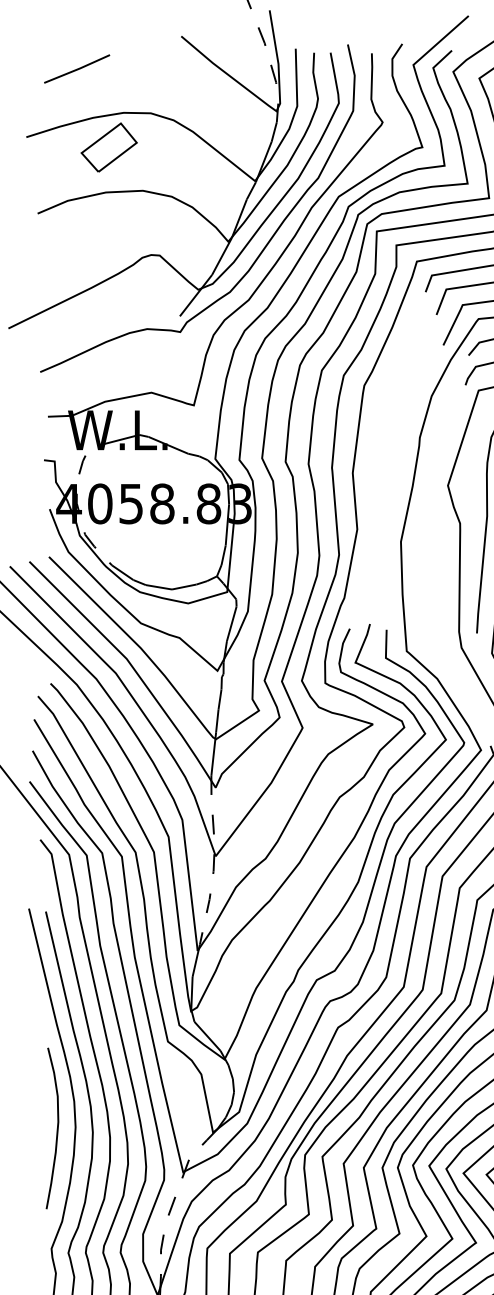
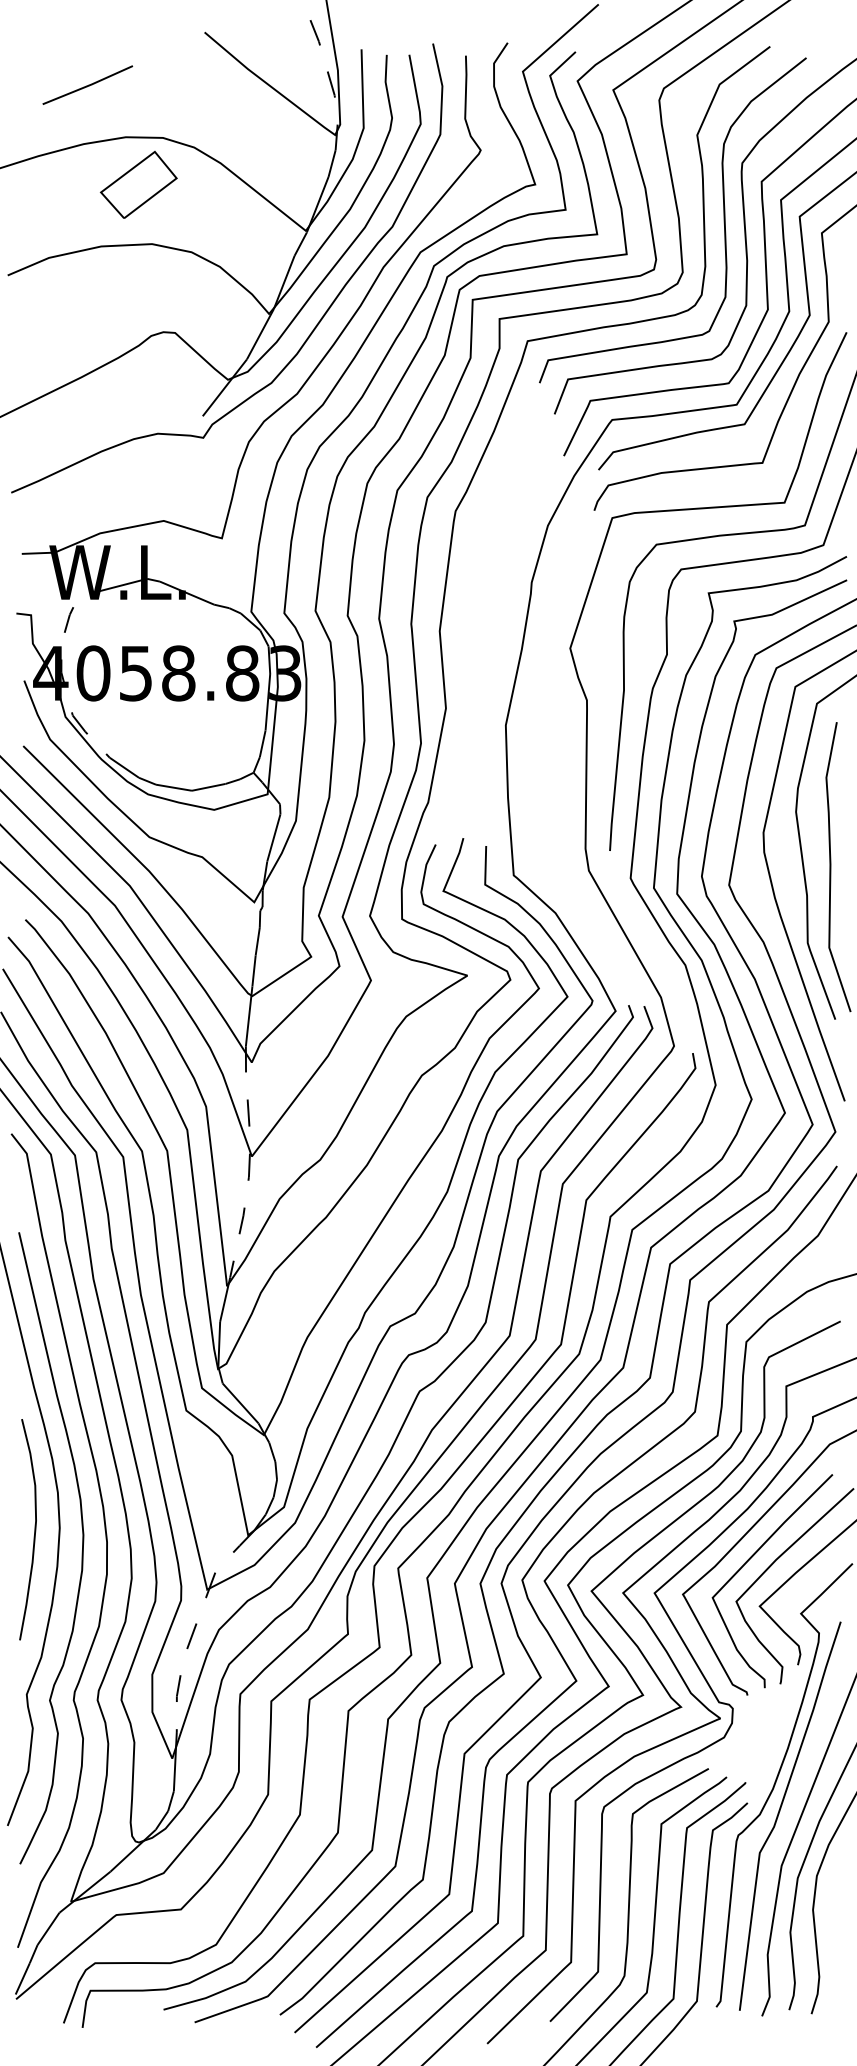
line: (77, 68) -> (88, 84), moved
part: (108, 147) -> (138, 184), moved

